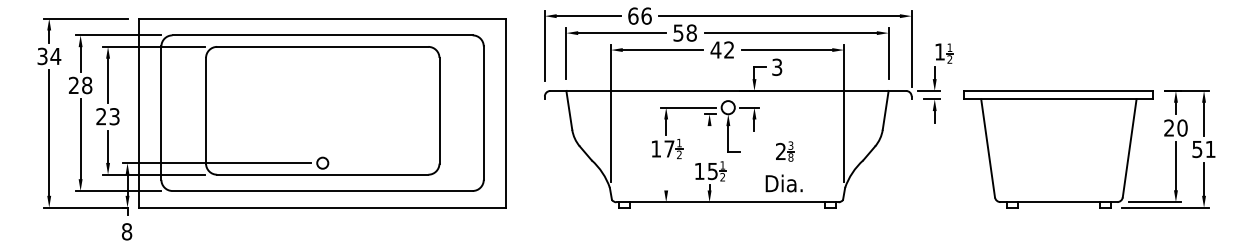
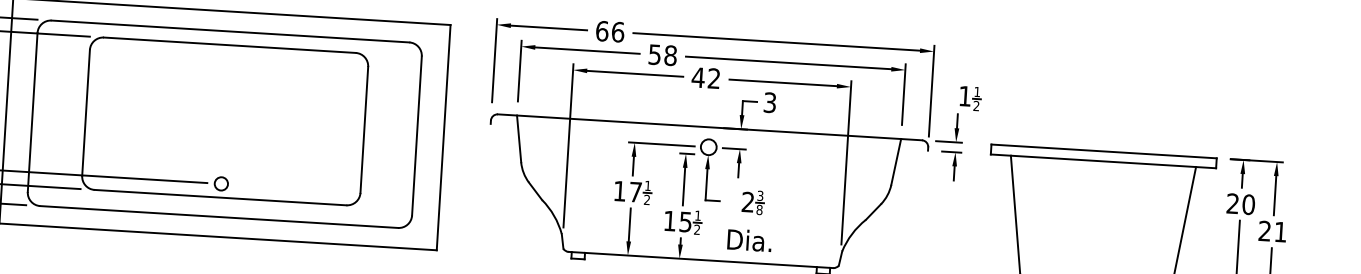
line: (709, 141) -> (683, 186), added
text: (1197, 149) -> (1265, 231), 51 -> 21
part: (783, 159) -> (750, 211), moved
line: (666, 176) -> (630, 224), added

